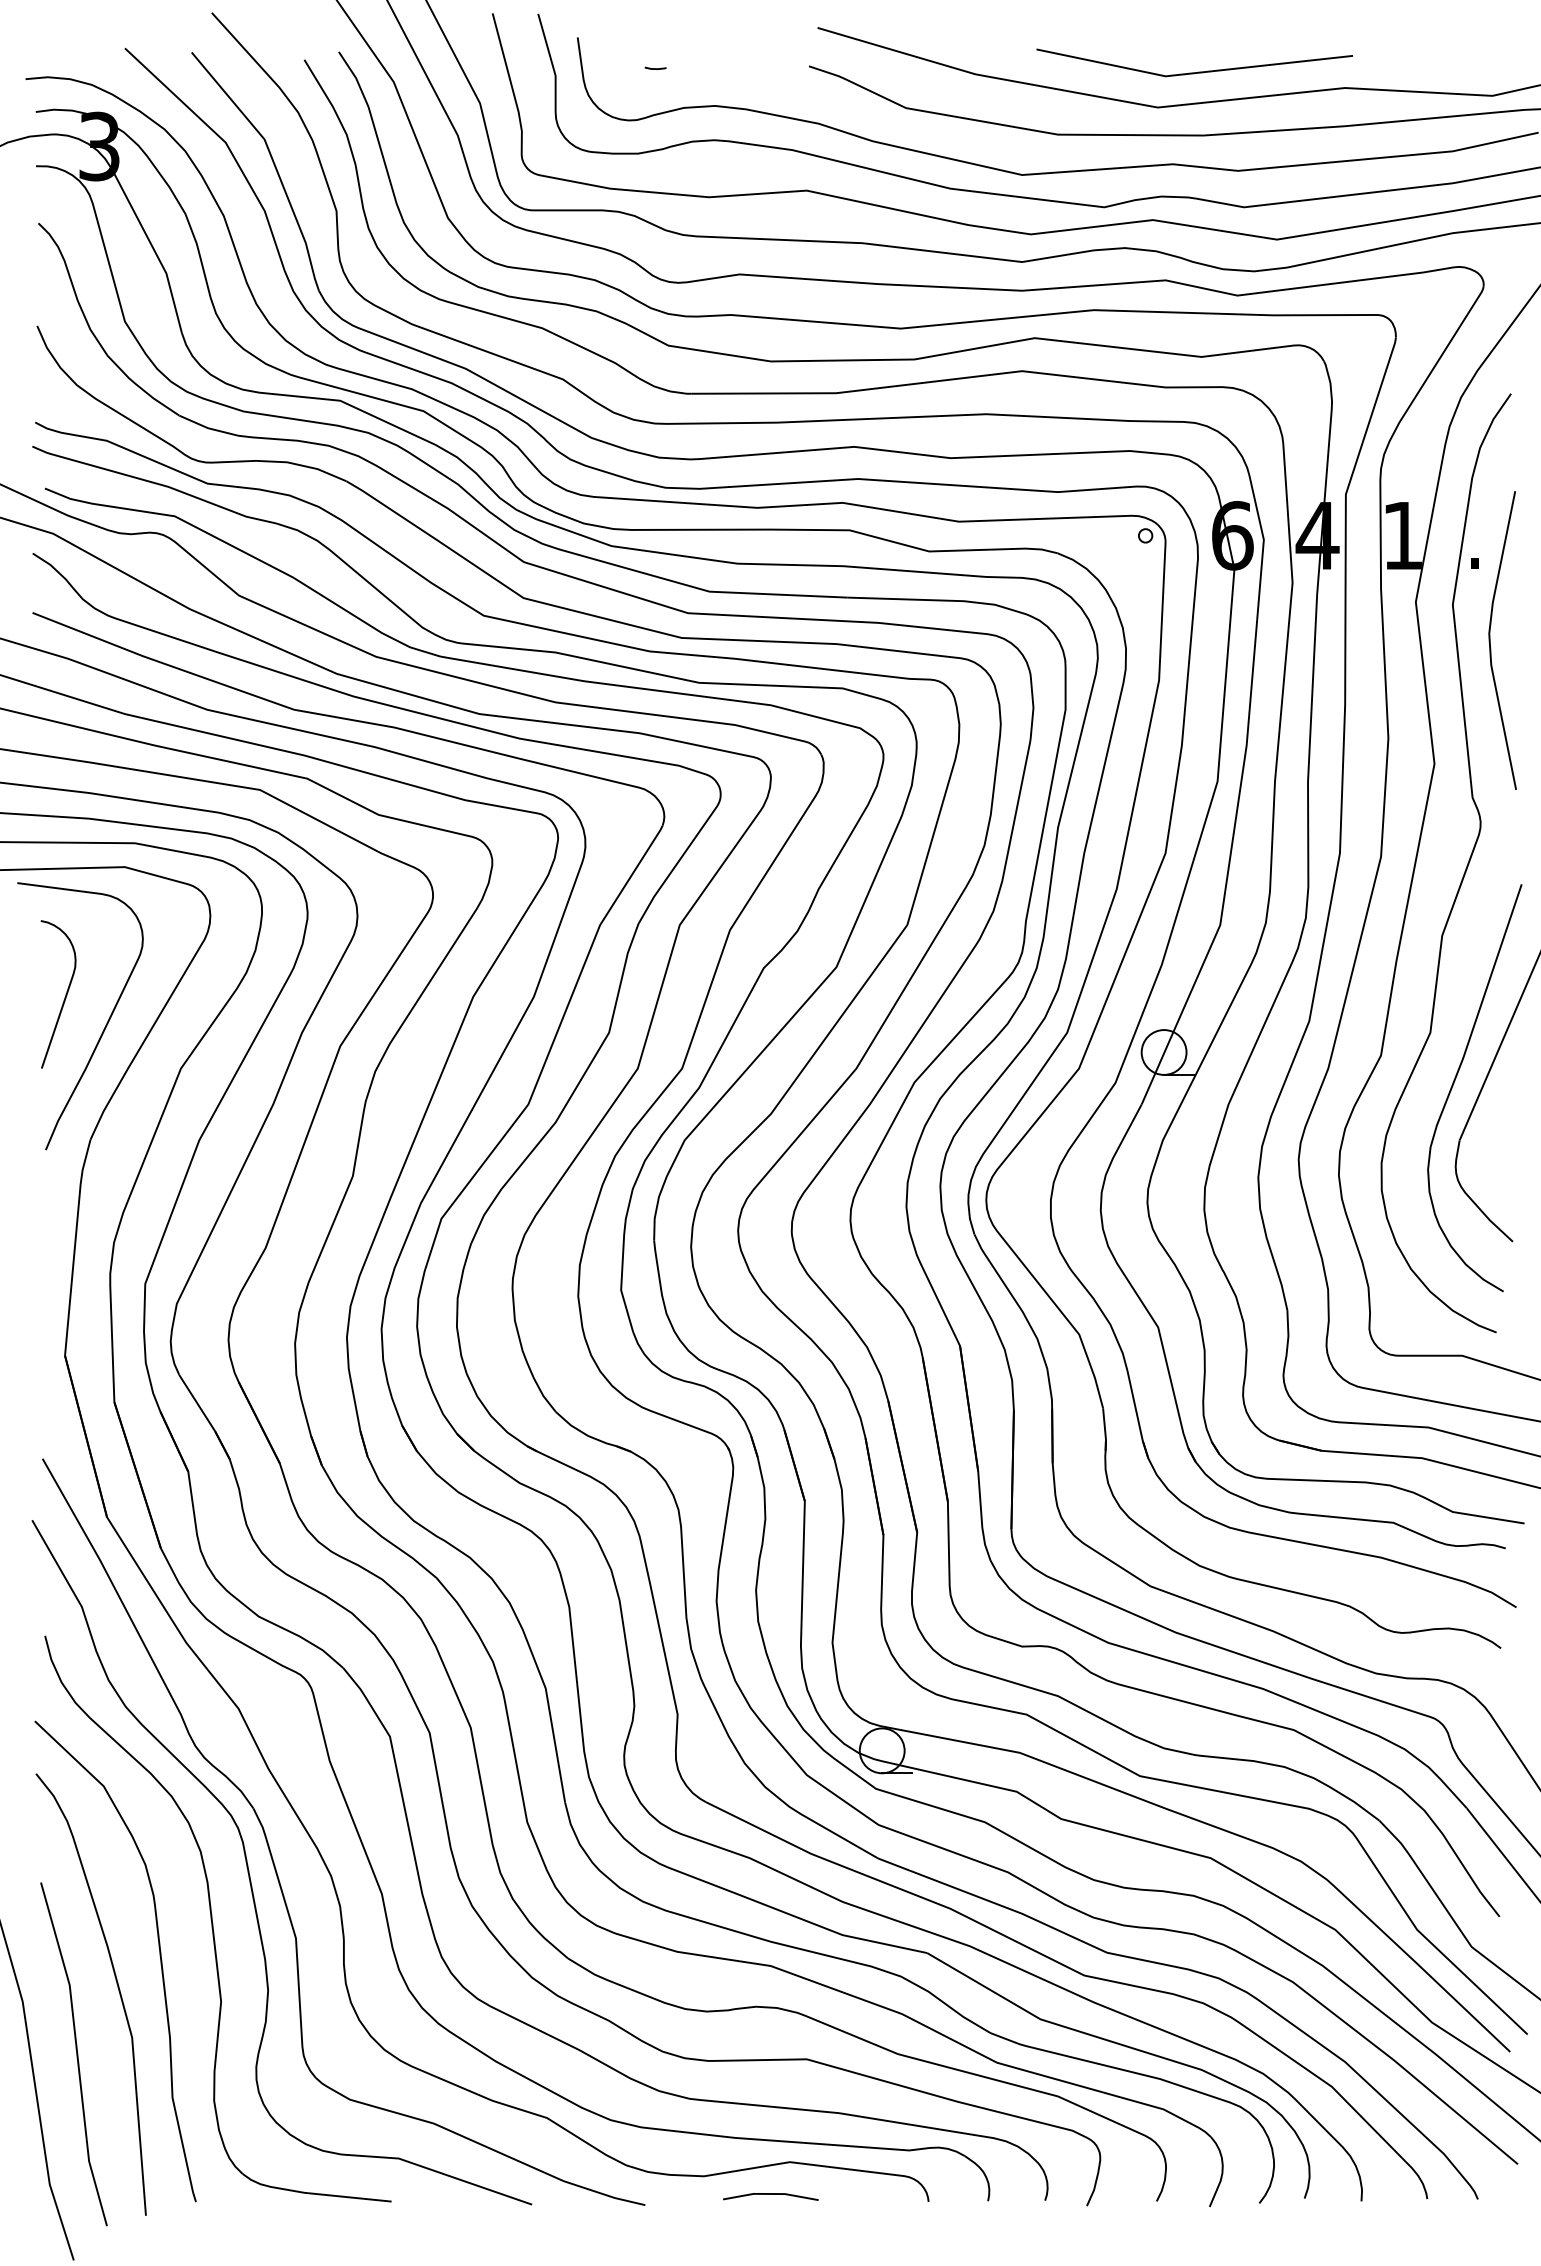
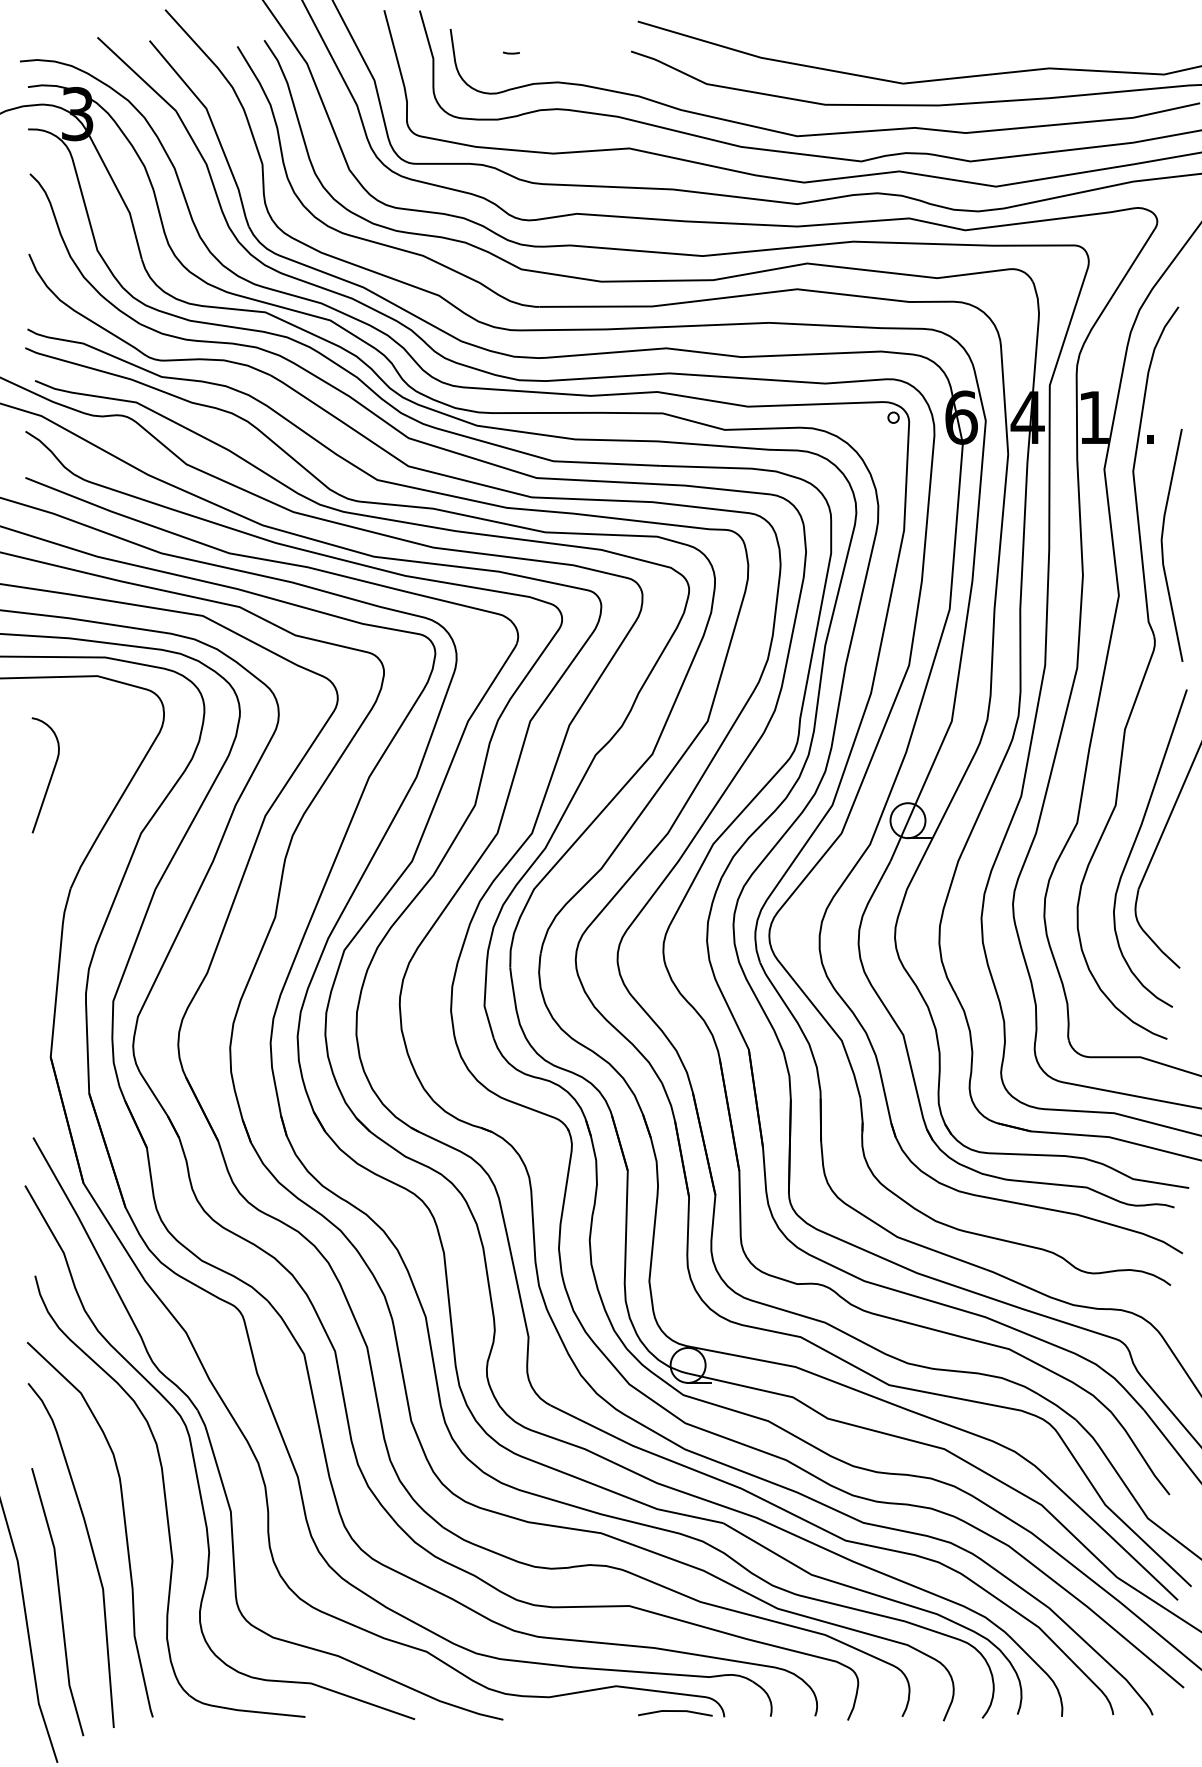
line: (1198, 71) -> (934, 55), removed
curve: (1490, 640) -> (1162, 545), moved
curve: (105, 1024) -> (82, 798), removed
line: (770, 2194) -> (675, 1711), moved

